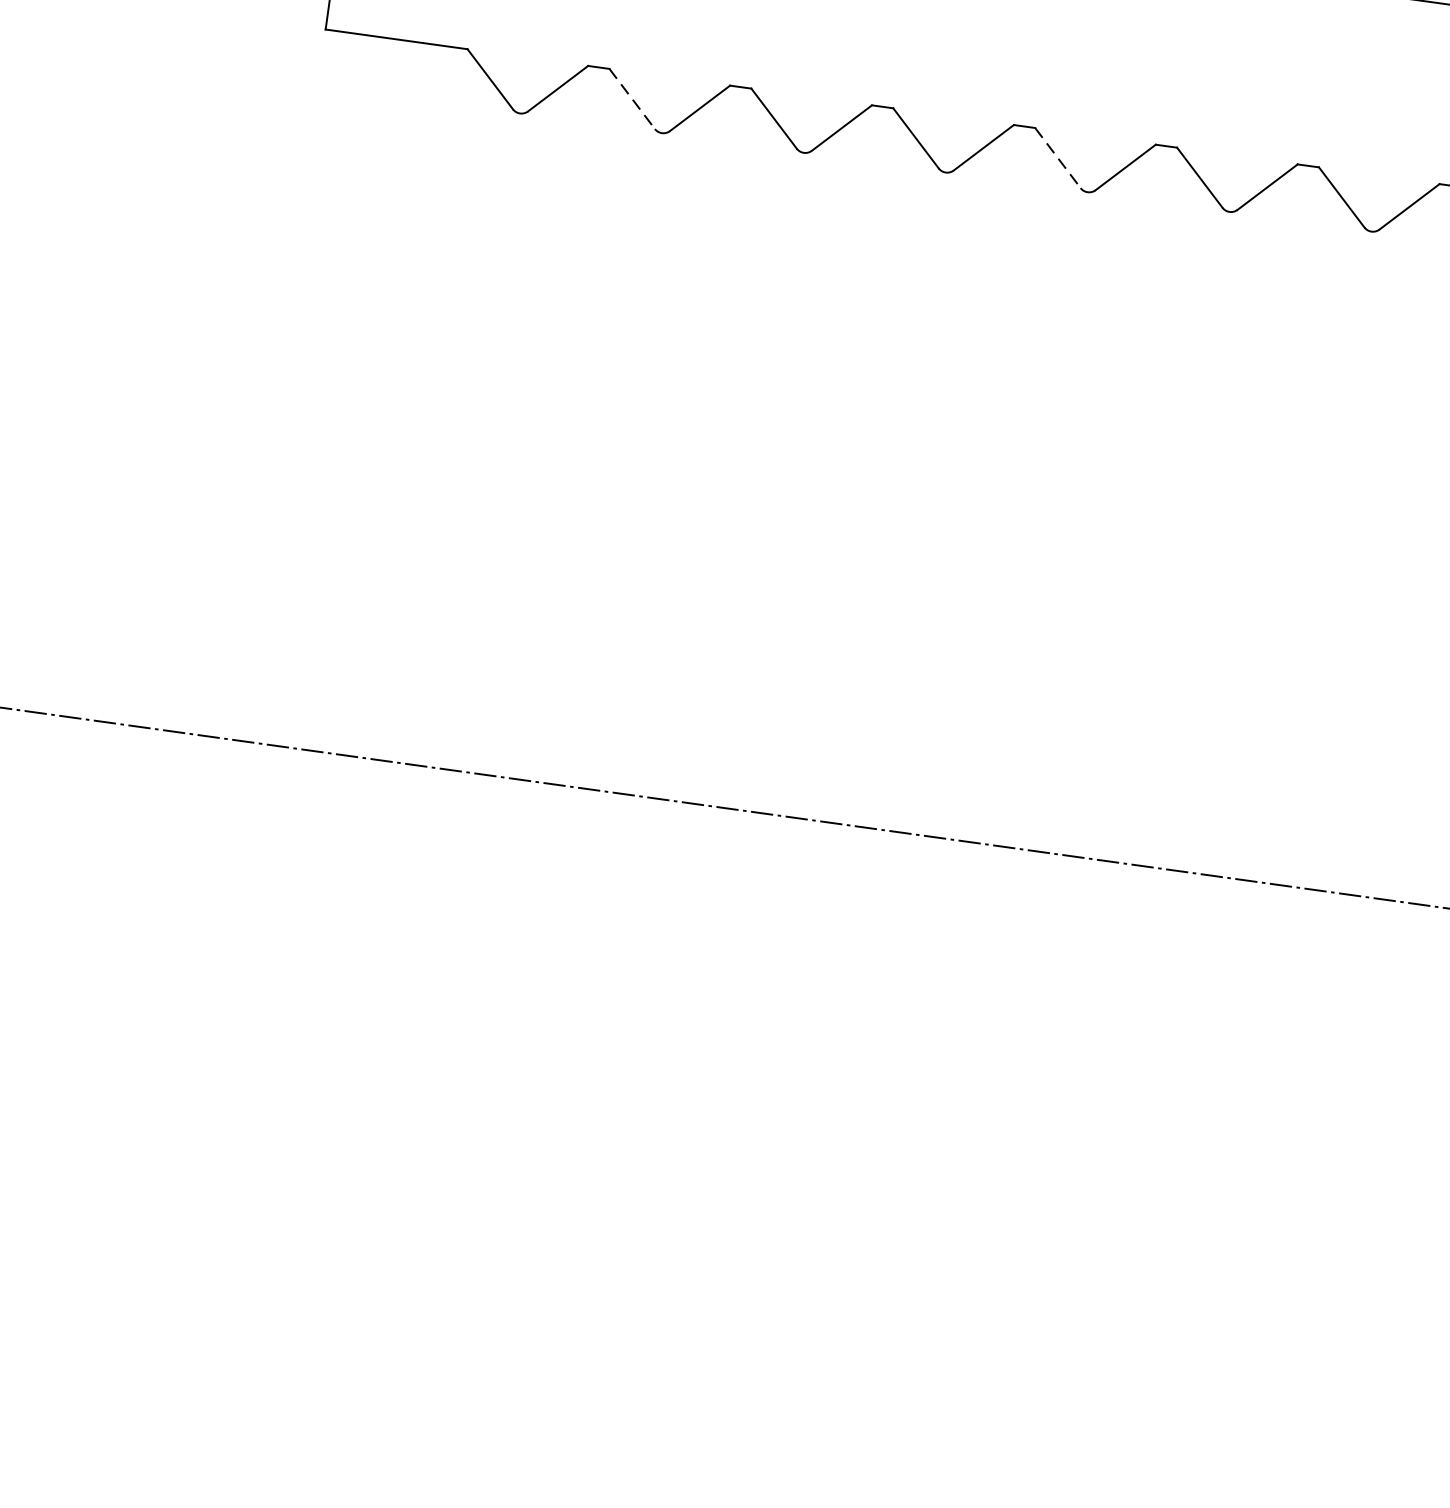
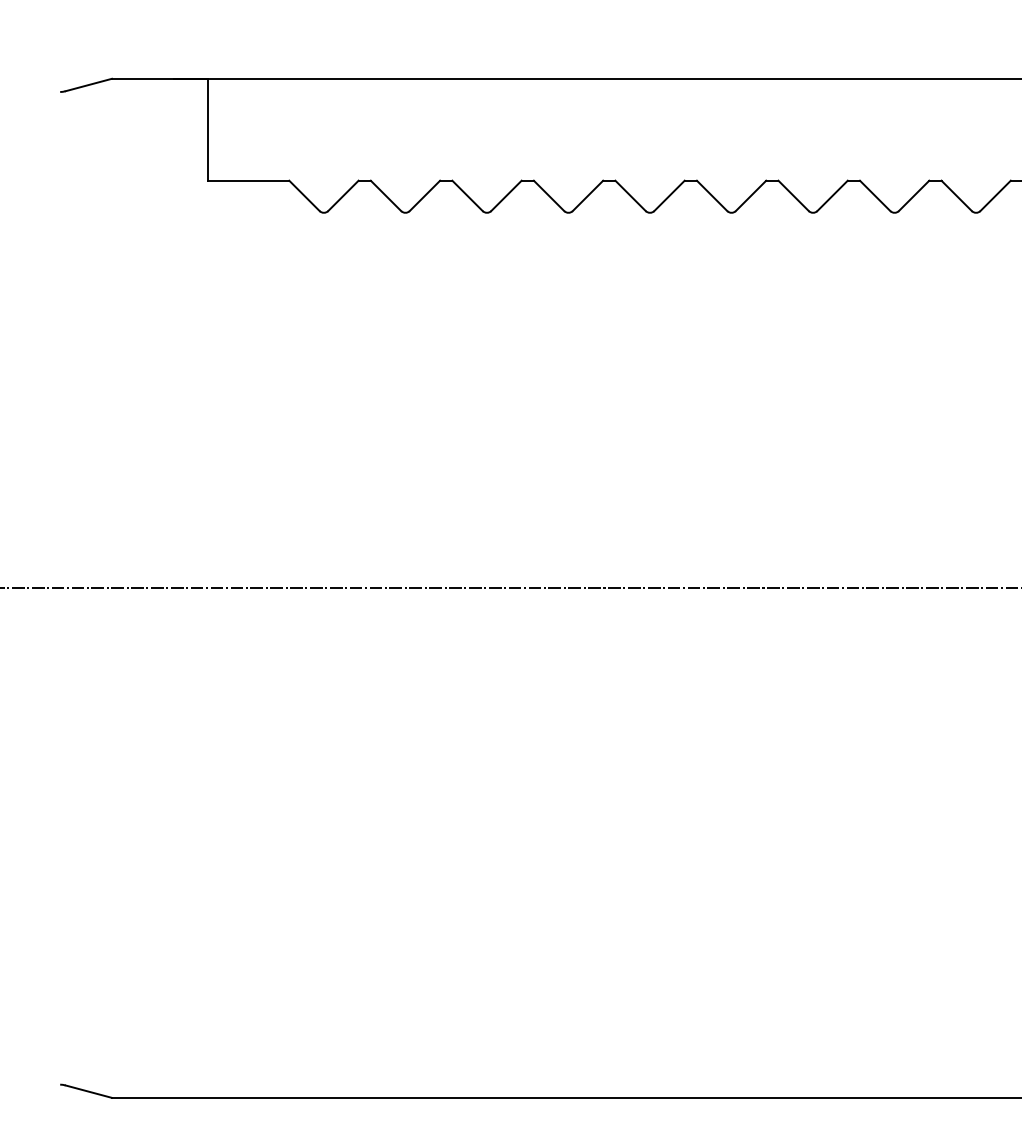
line: (632, 100) -> (386, 196), dashed -> solid
line: (1057, 159) -> (630, 196), dashed -> solid

